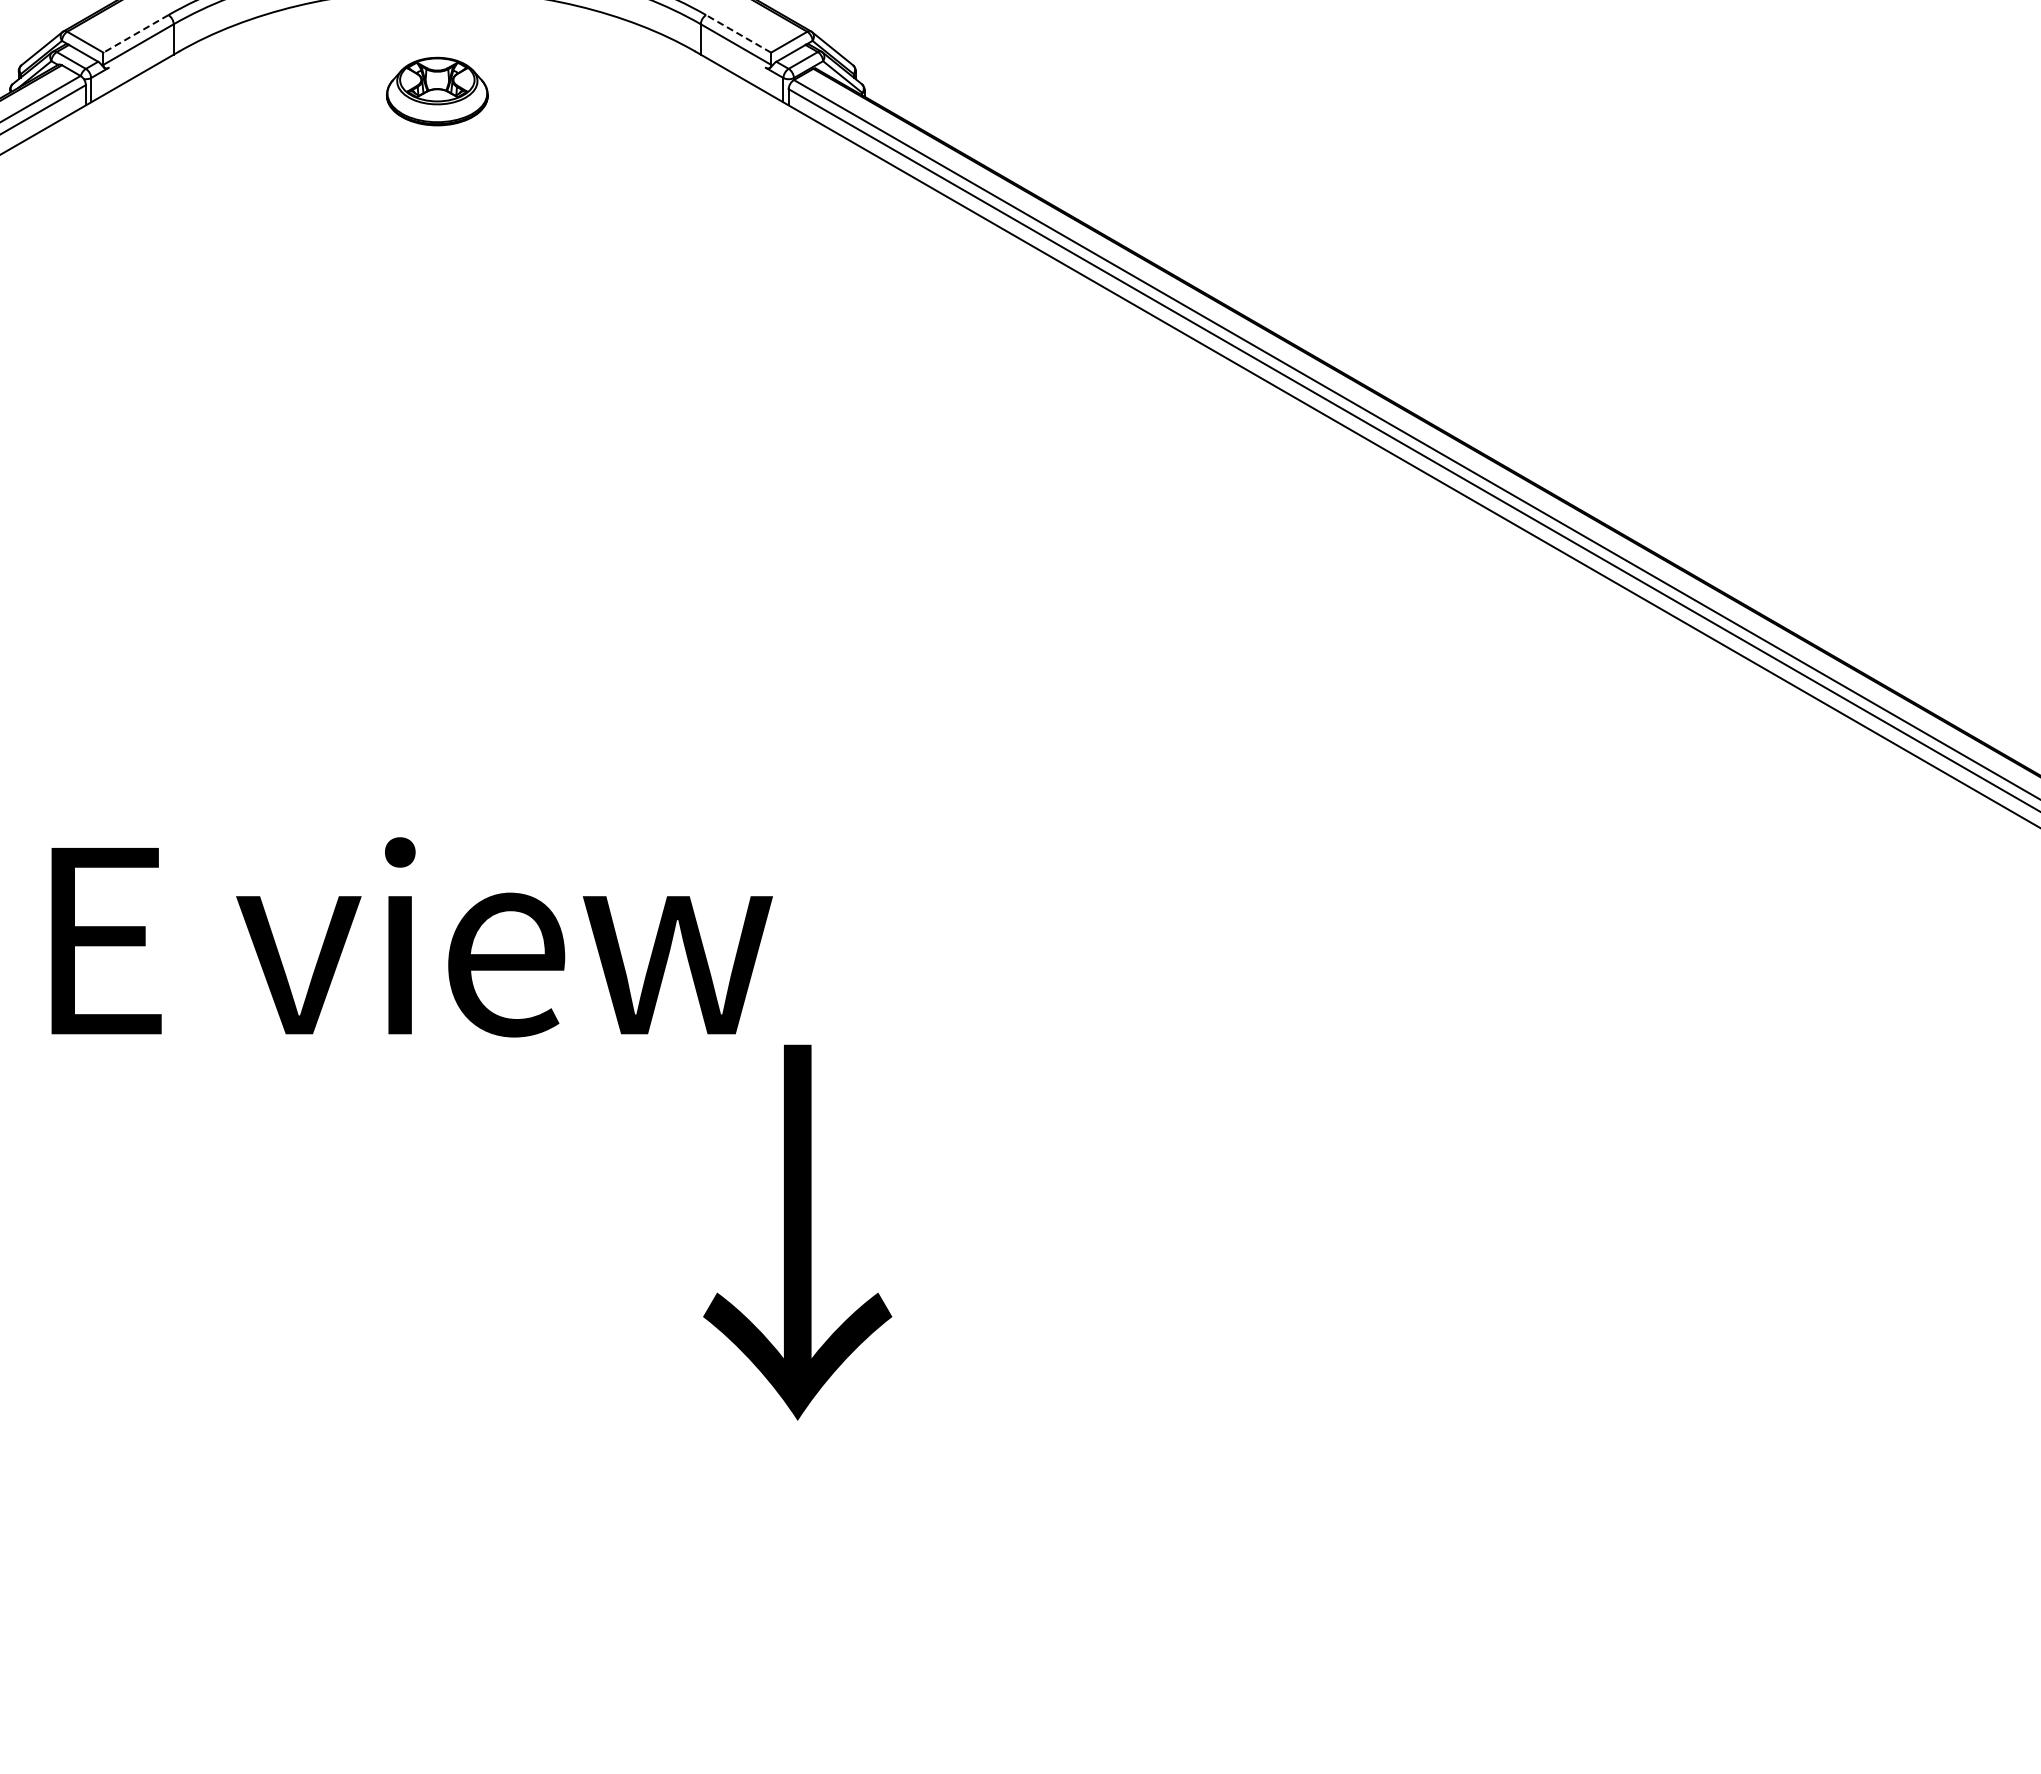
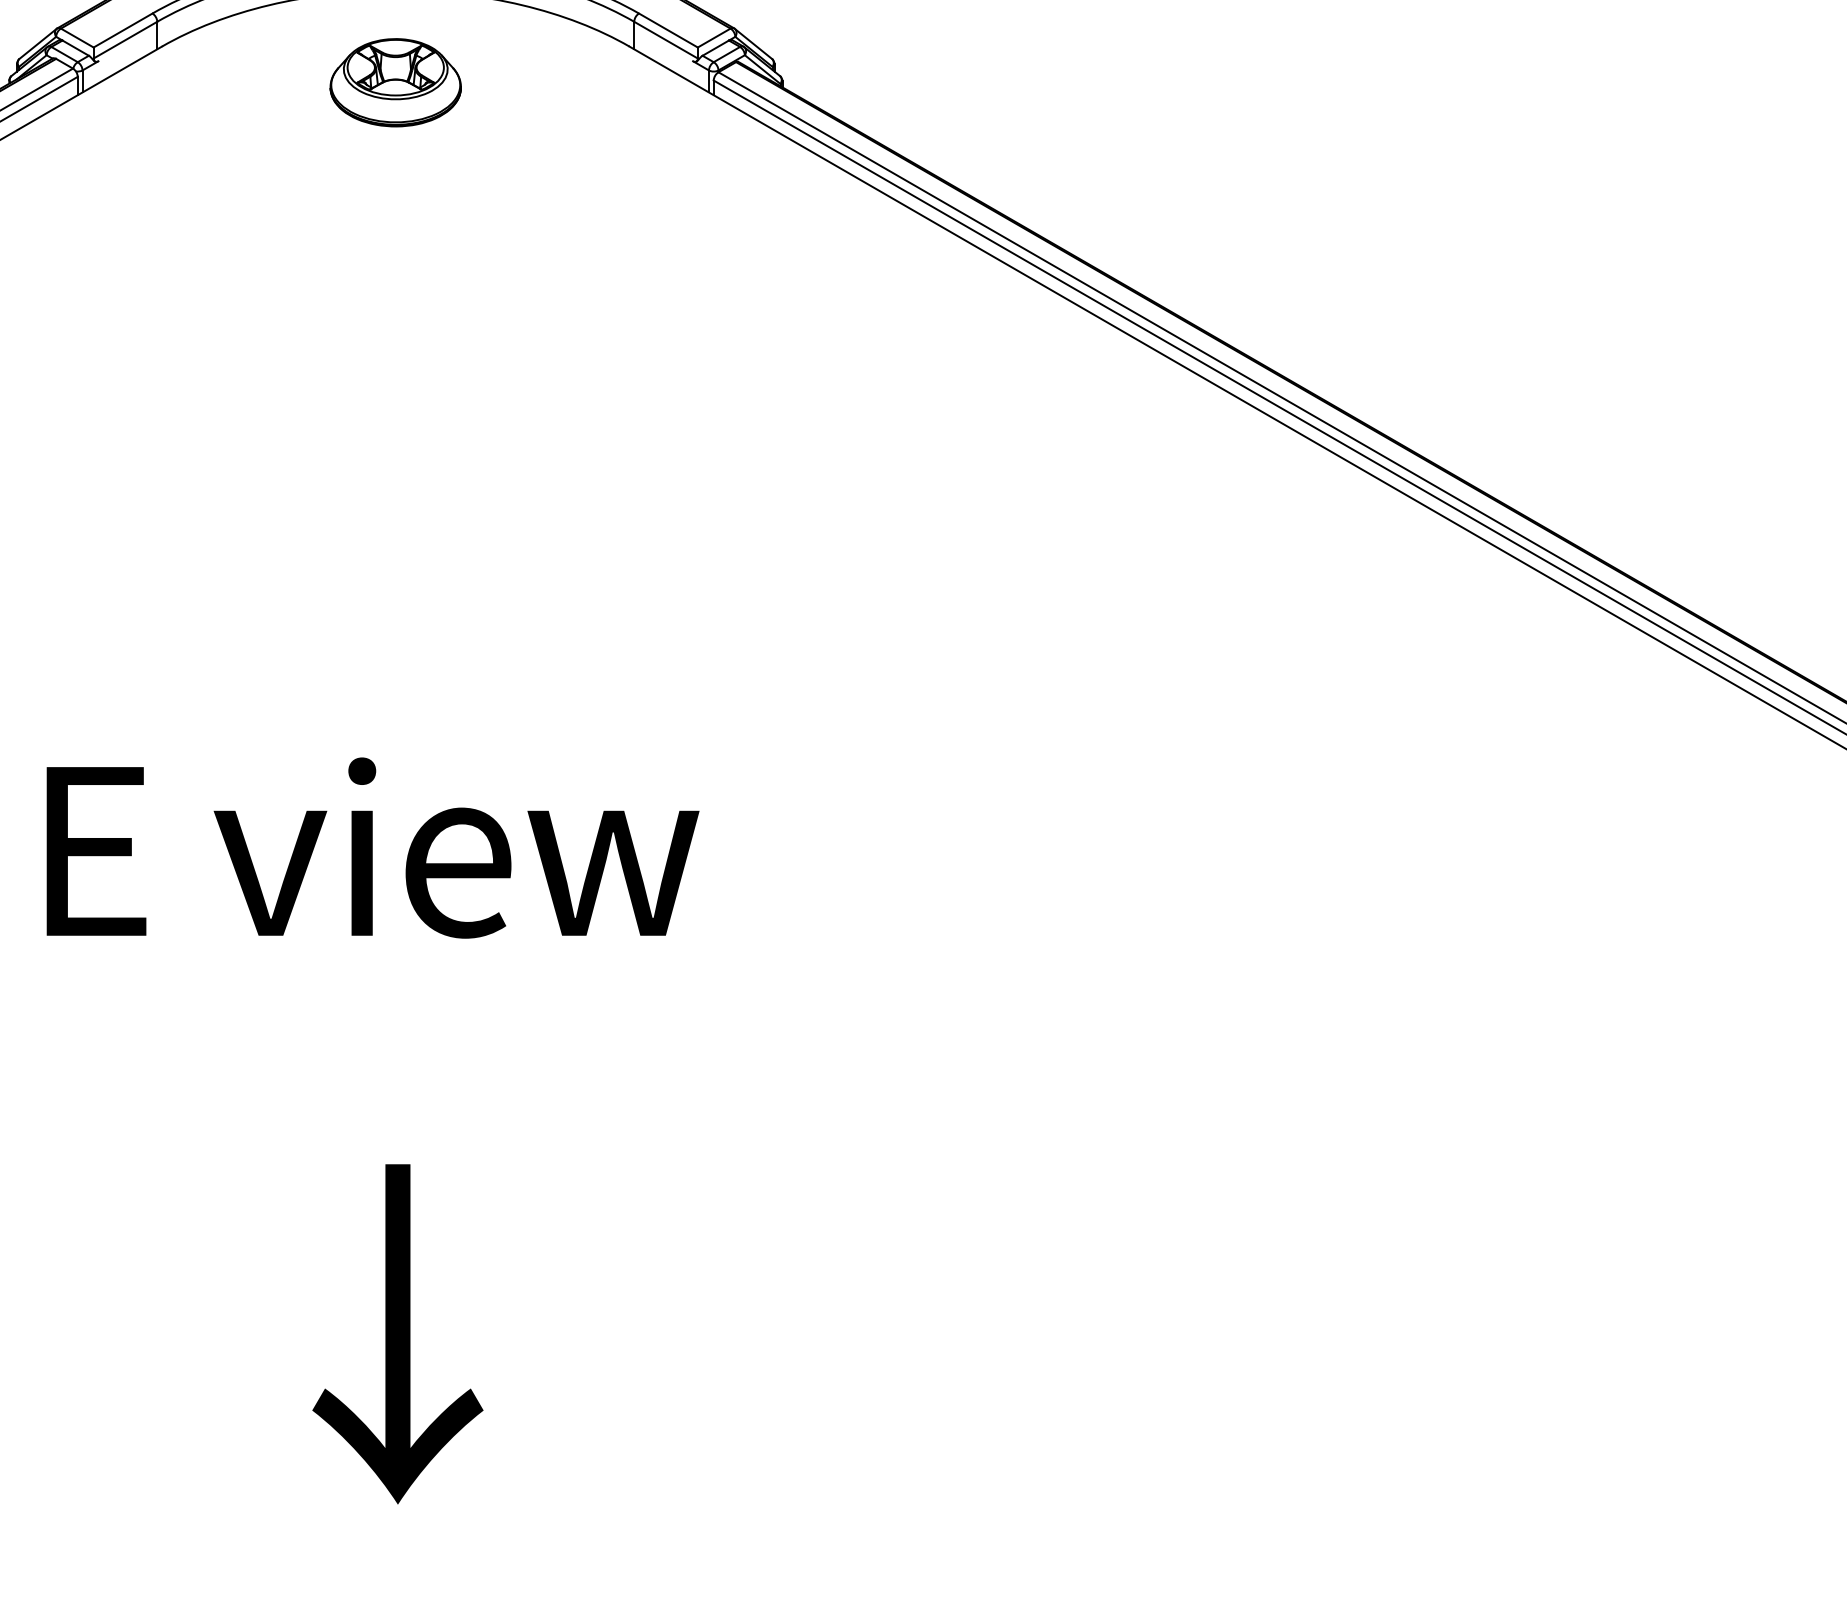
line: (135, 33) -> (122, 30), dashed -> solid
line: (738, 33) -> (668, 30), dashed -> solid
part: (437, 91) -> (395, 82), size x1.43
text: (797, 1232) -> (397, 1334), moved

